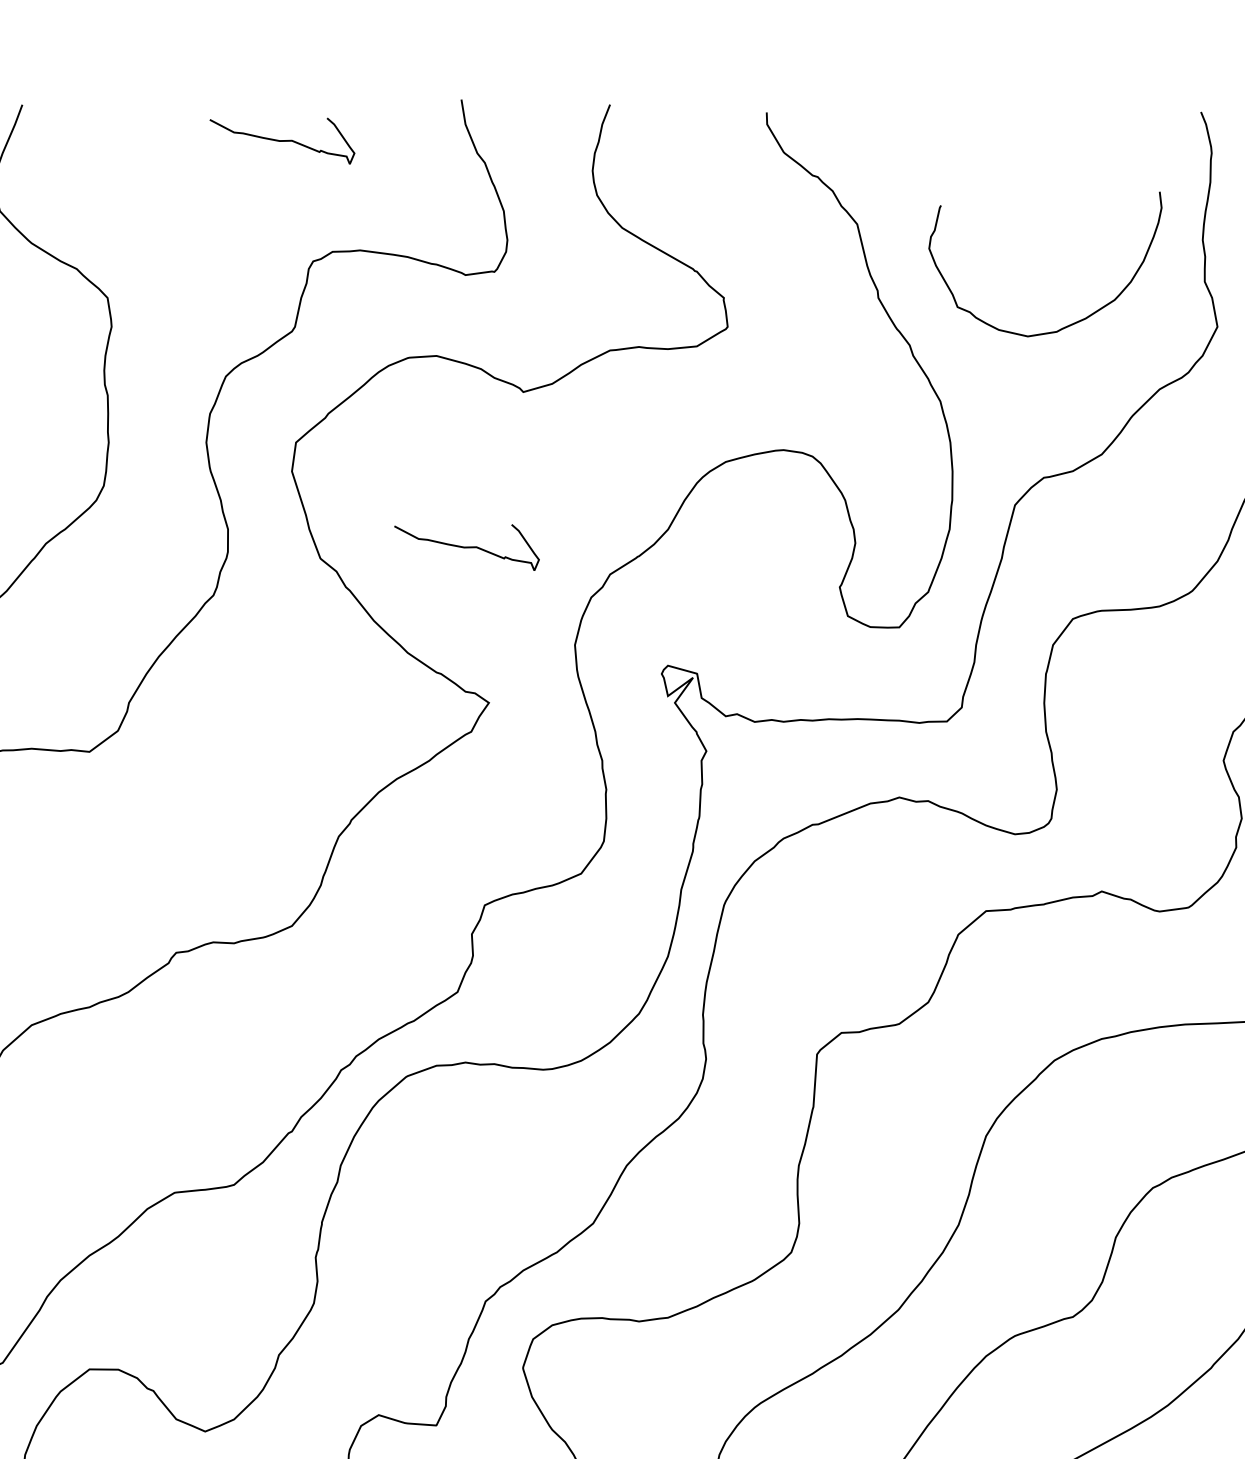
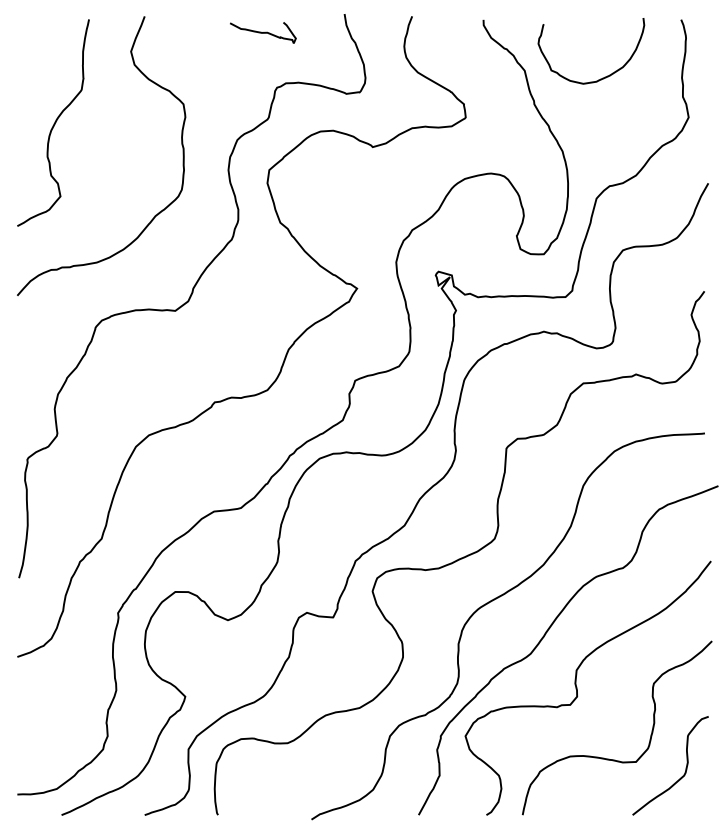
curve: (1069, 322) -> (602, 77), moved
curve: (467, 546) -> (347, 217), removed

